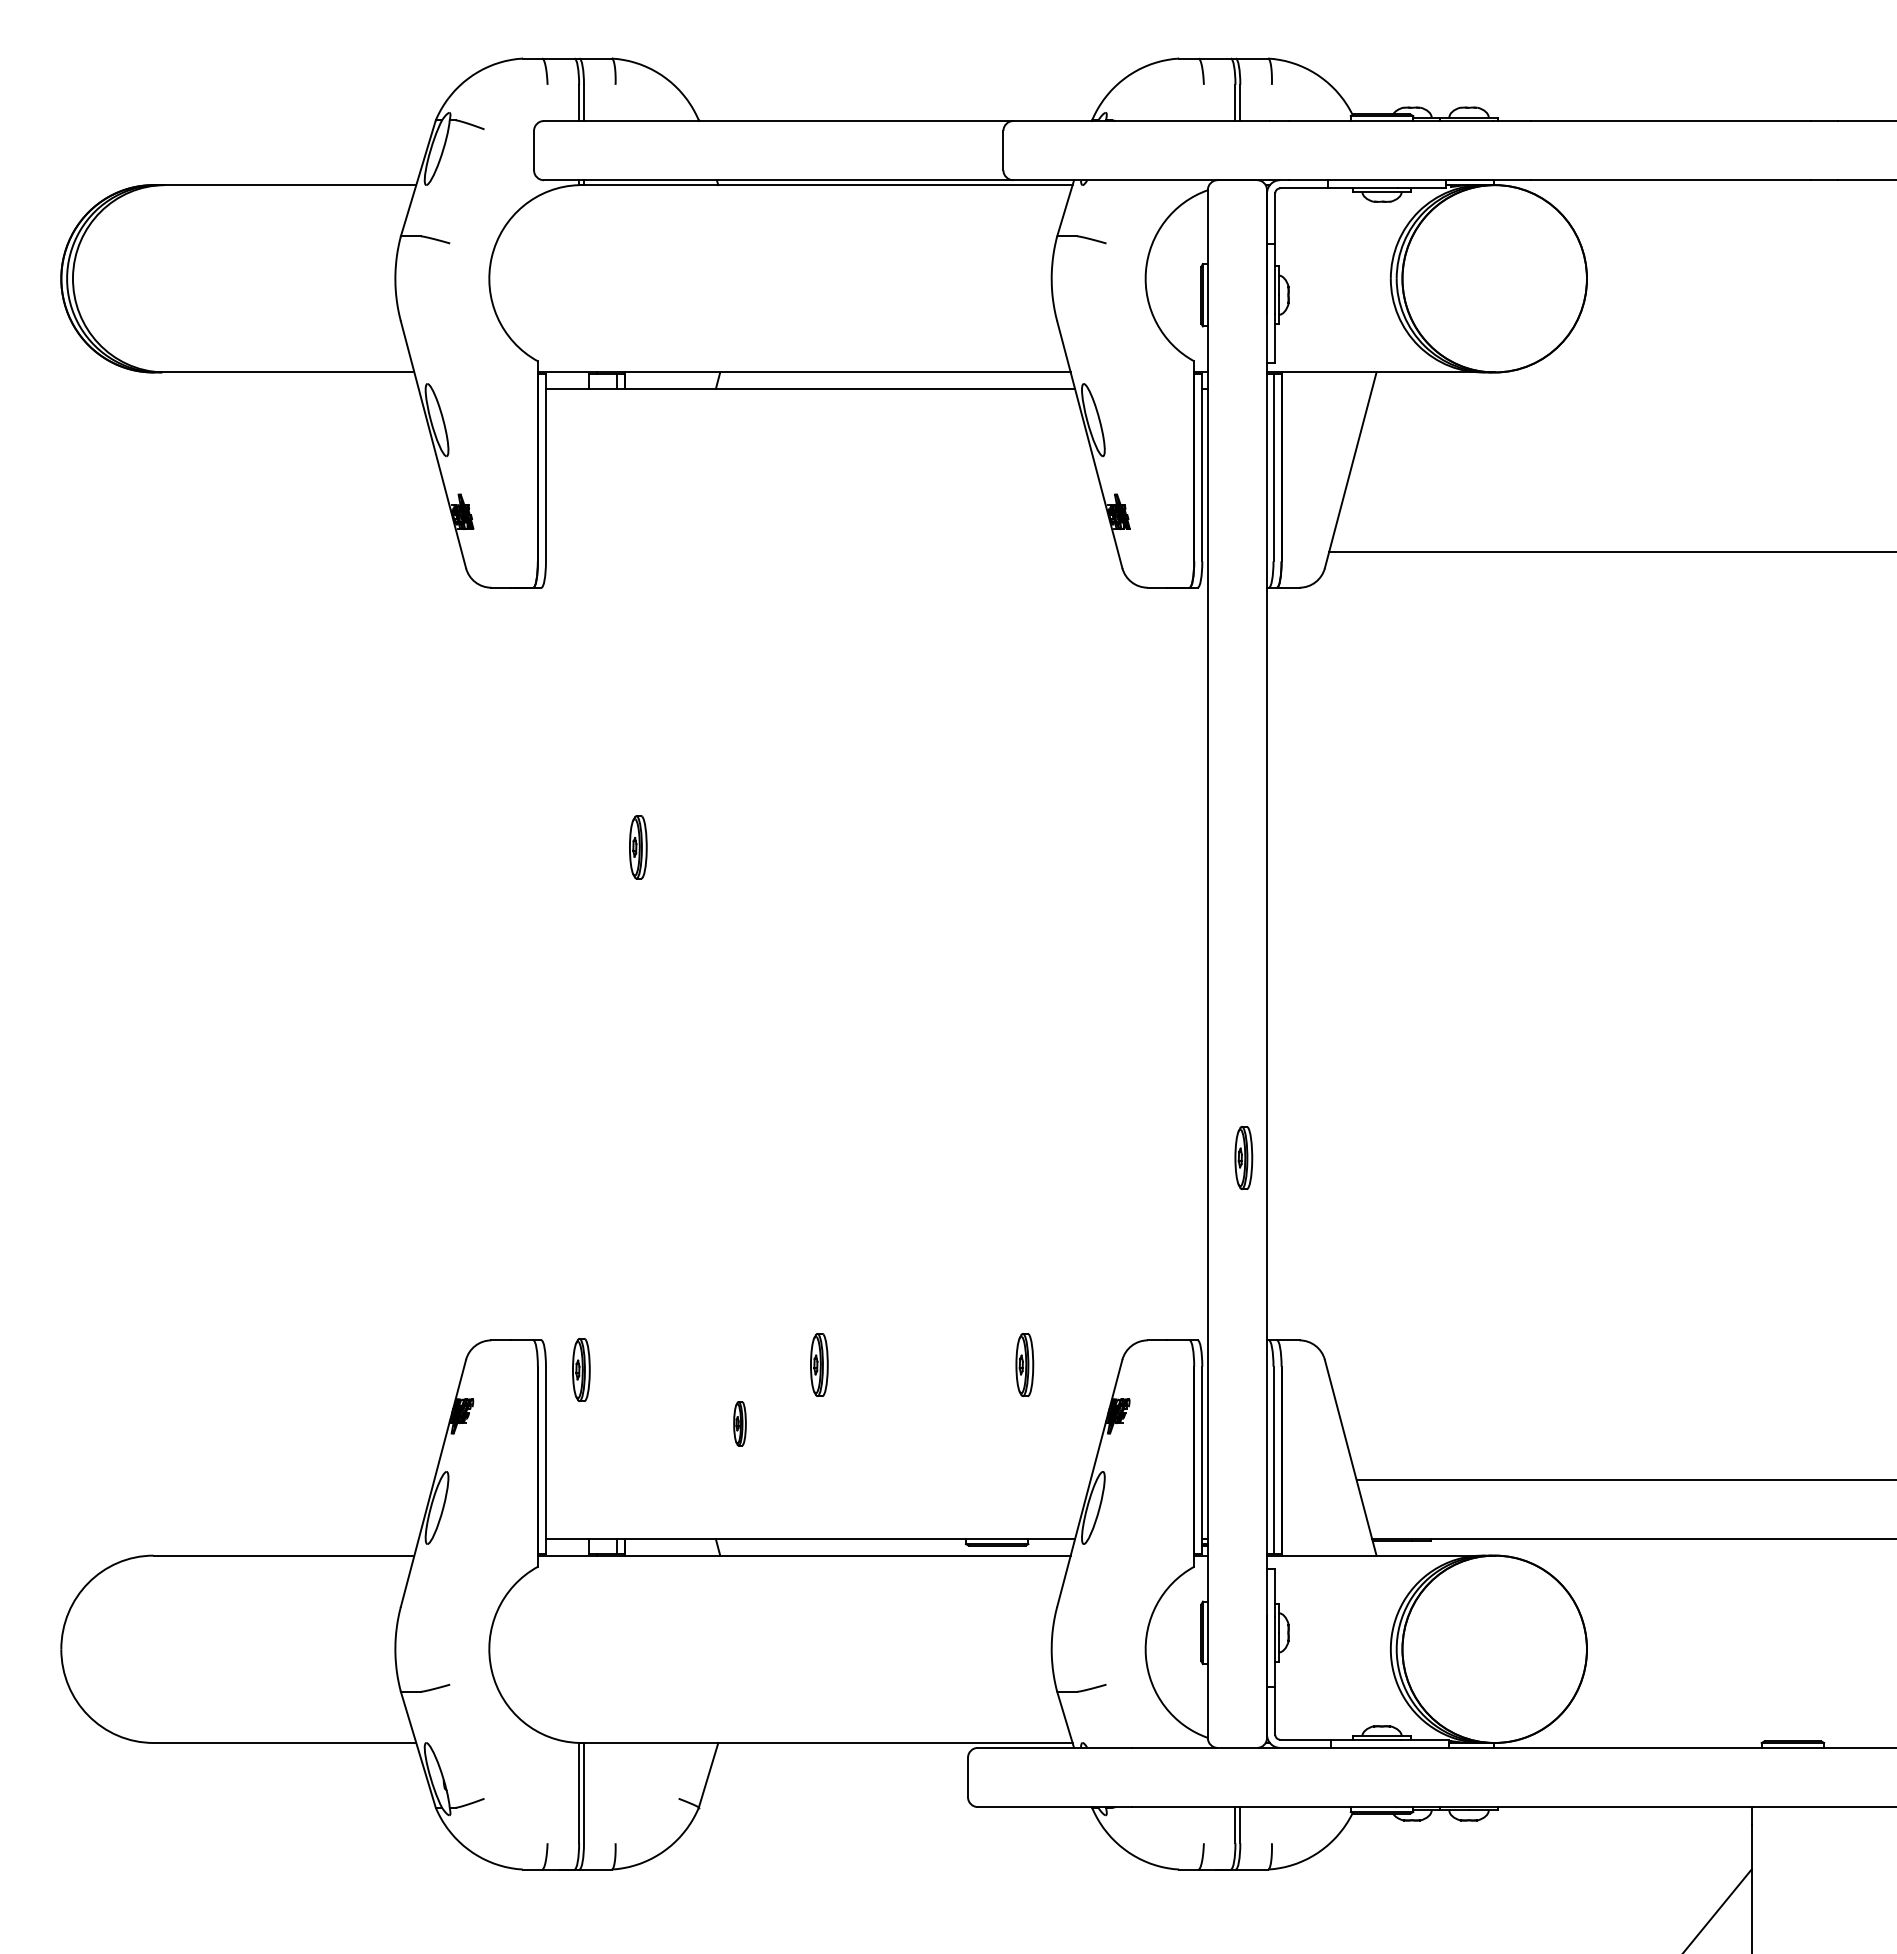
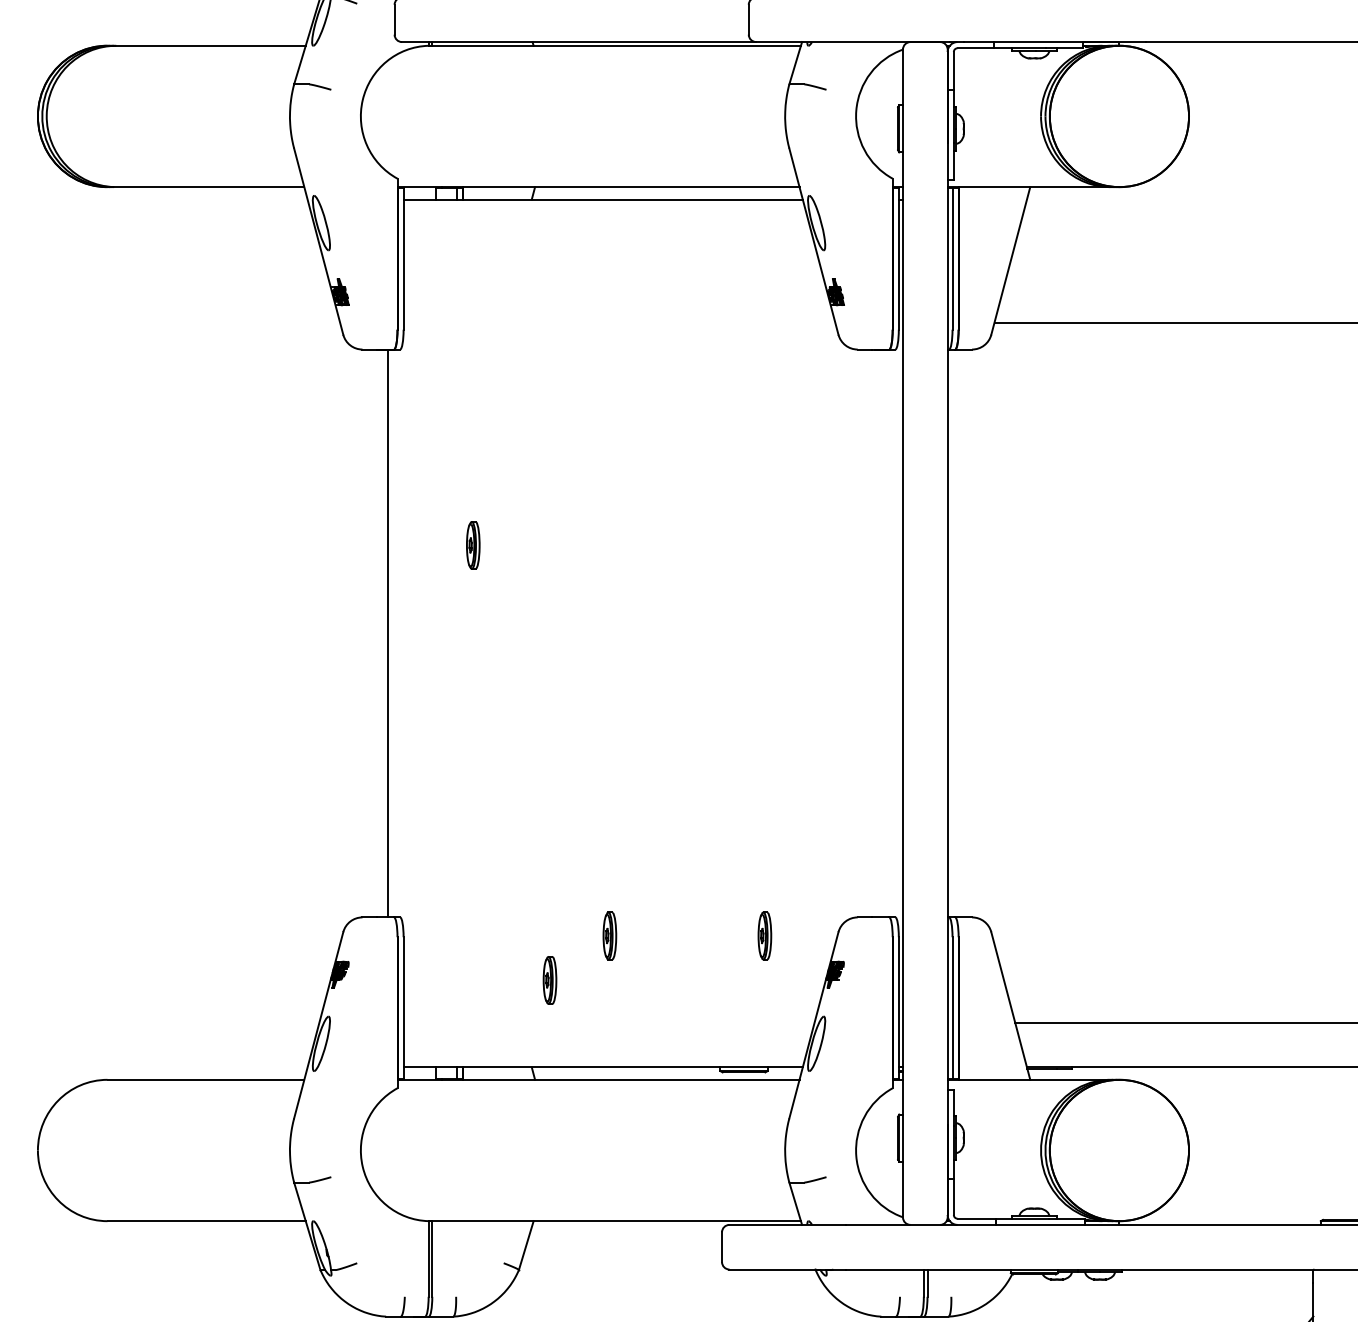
line: (525, 963) -> (388, 633), added
part: (1243, 1157) -> (929, 779), removed
part: (581, 1369) -> (430, 939), removed
part: (739, 1423) -> (549, 980), size x1.43

